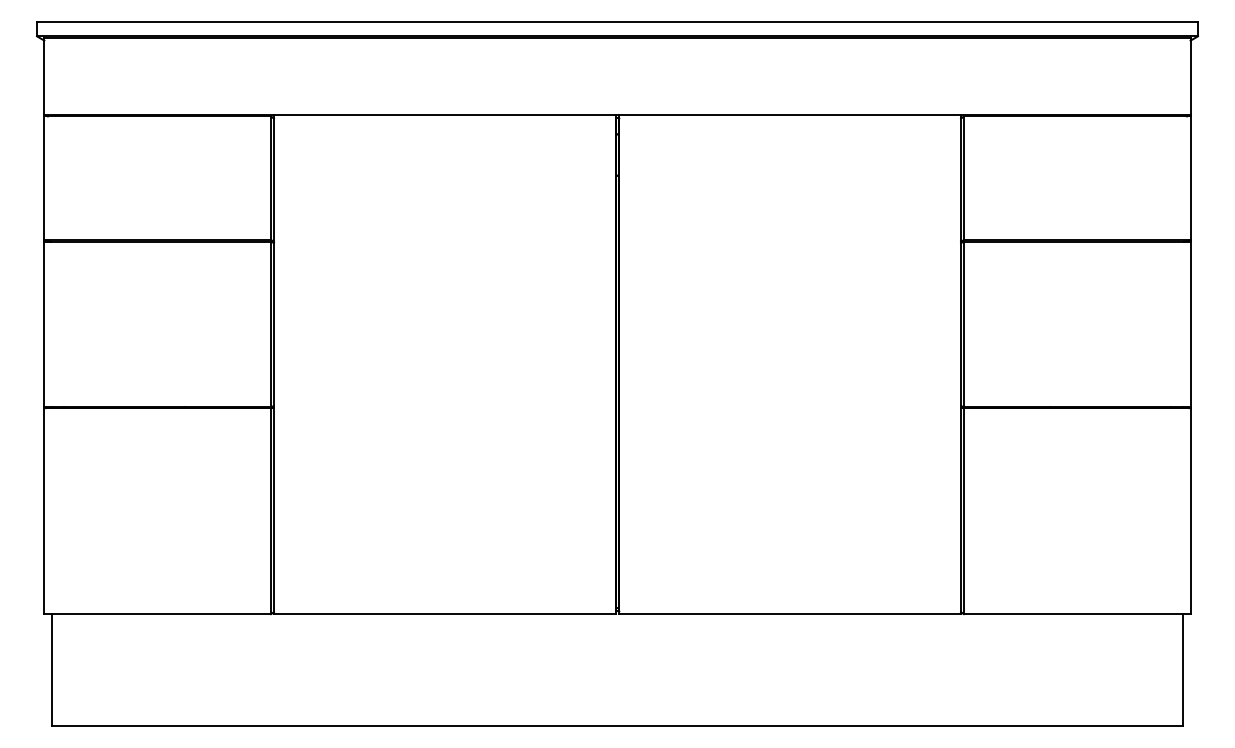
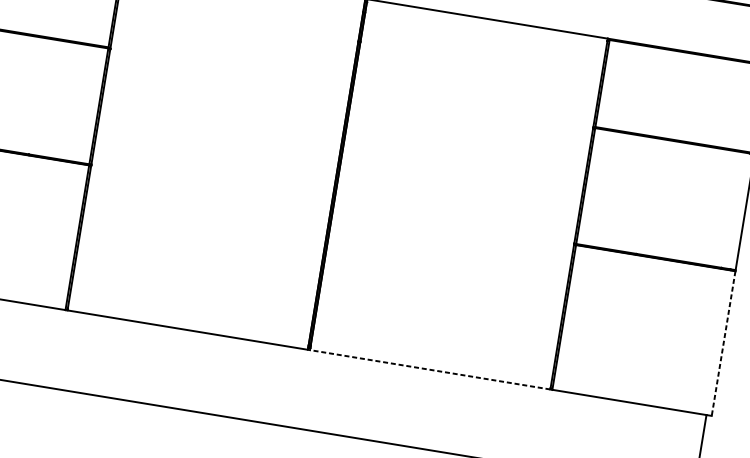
line: (1190, 511) -> (723, 343), solid -> dashed
line: (789, 614) -> (429, 370), solid -> dashed

